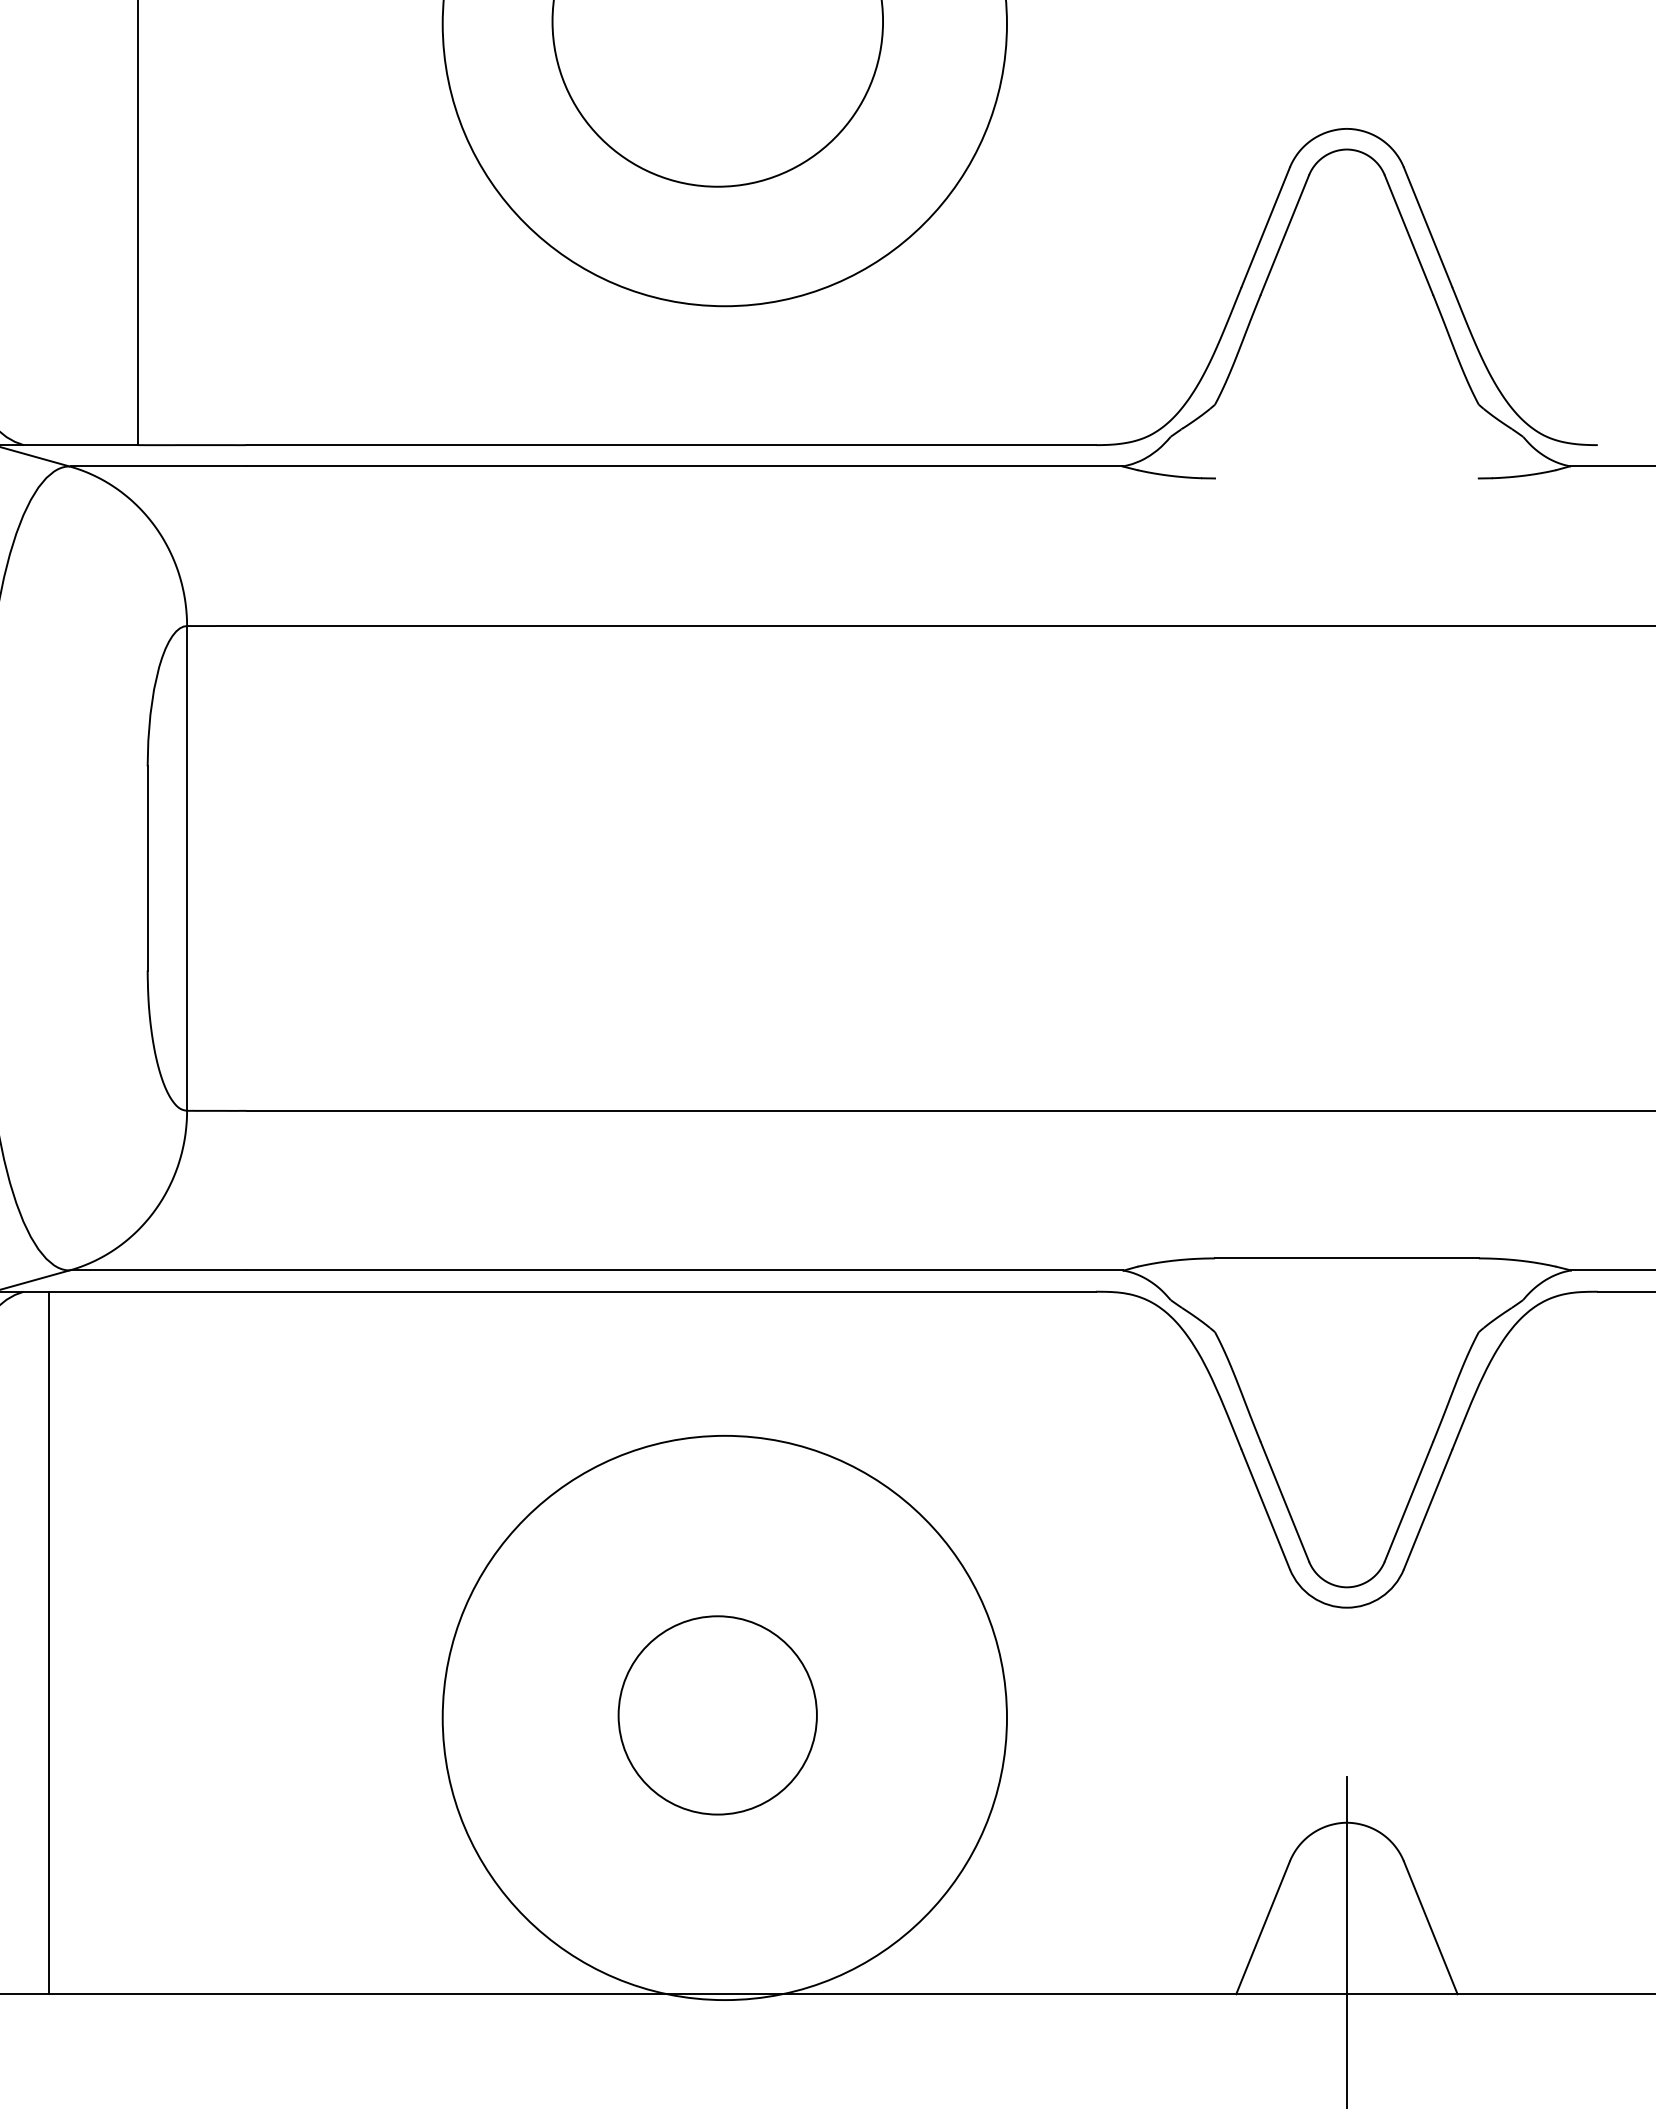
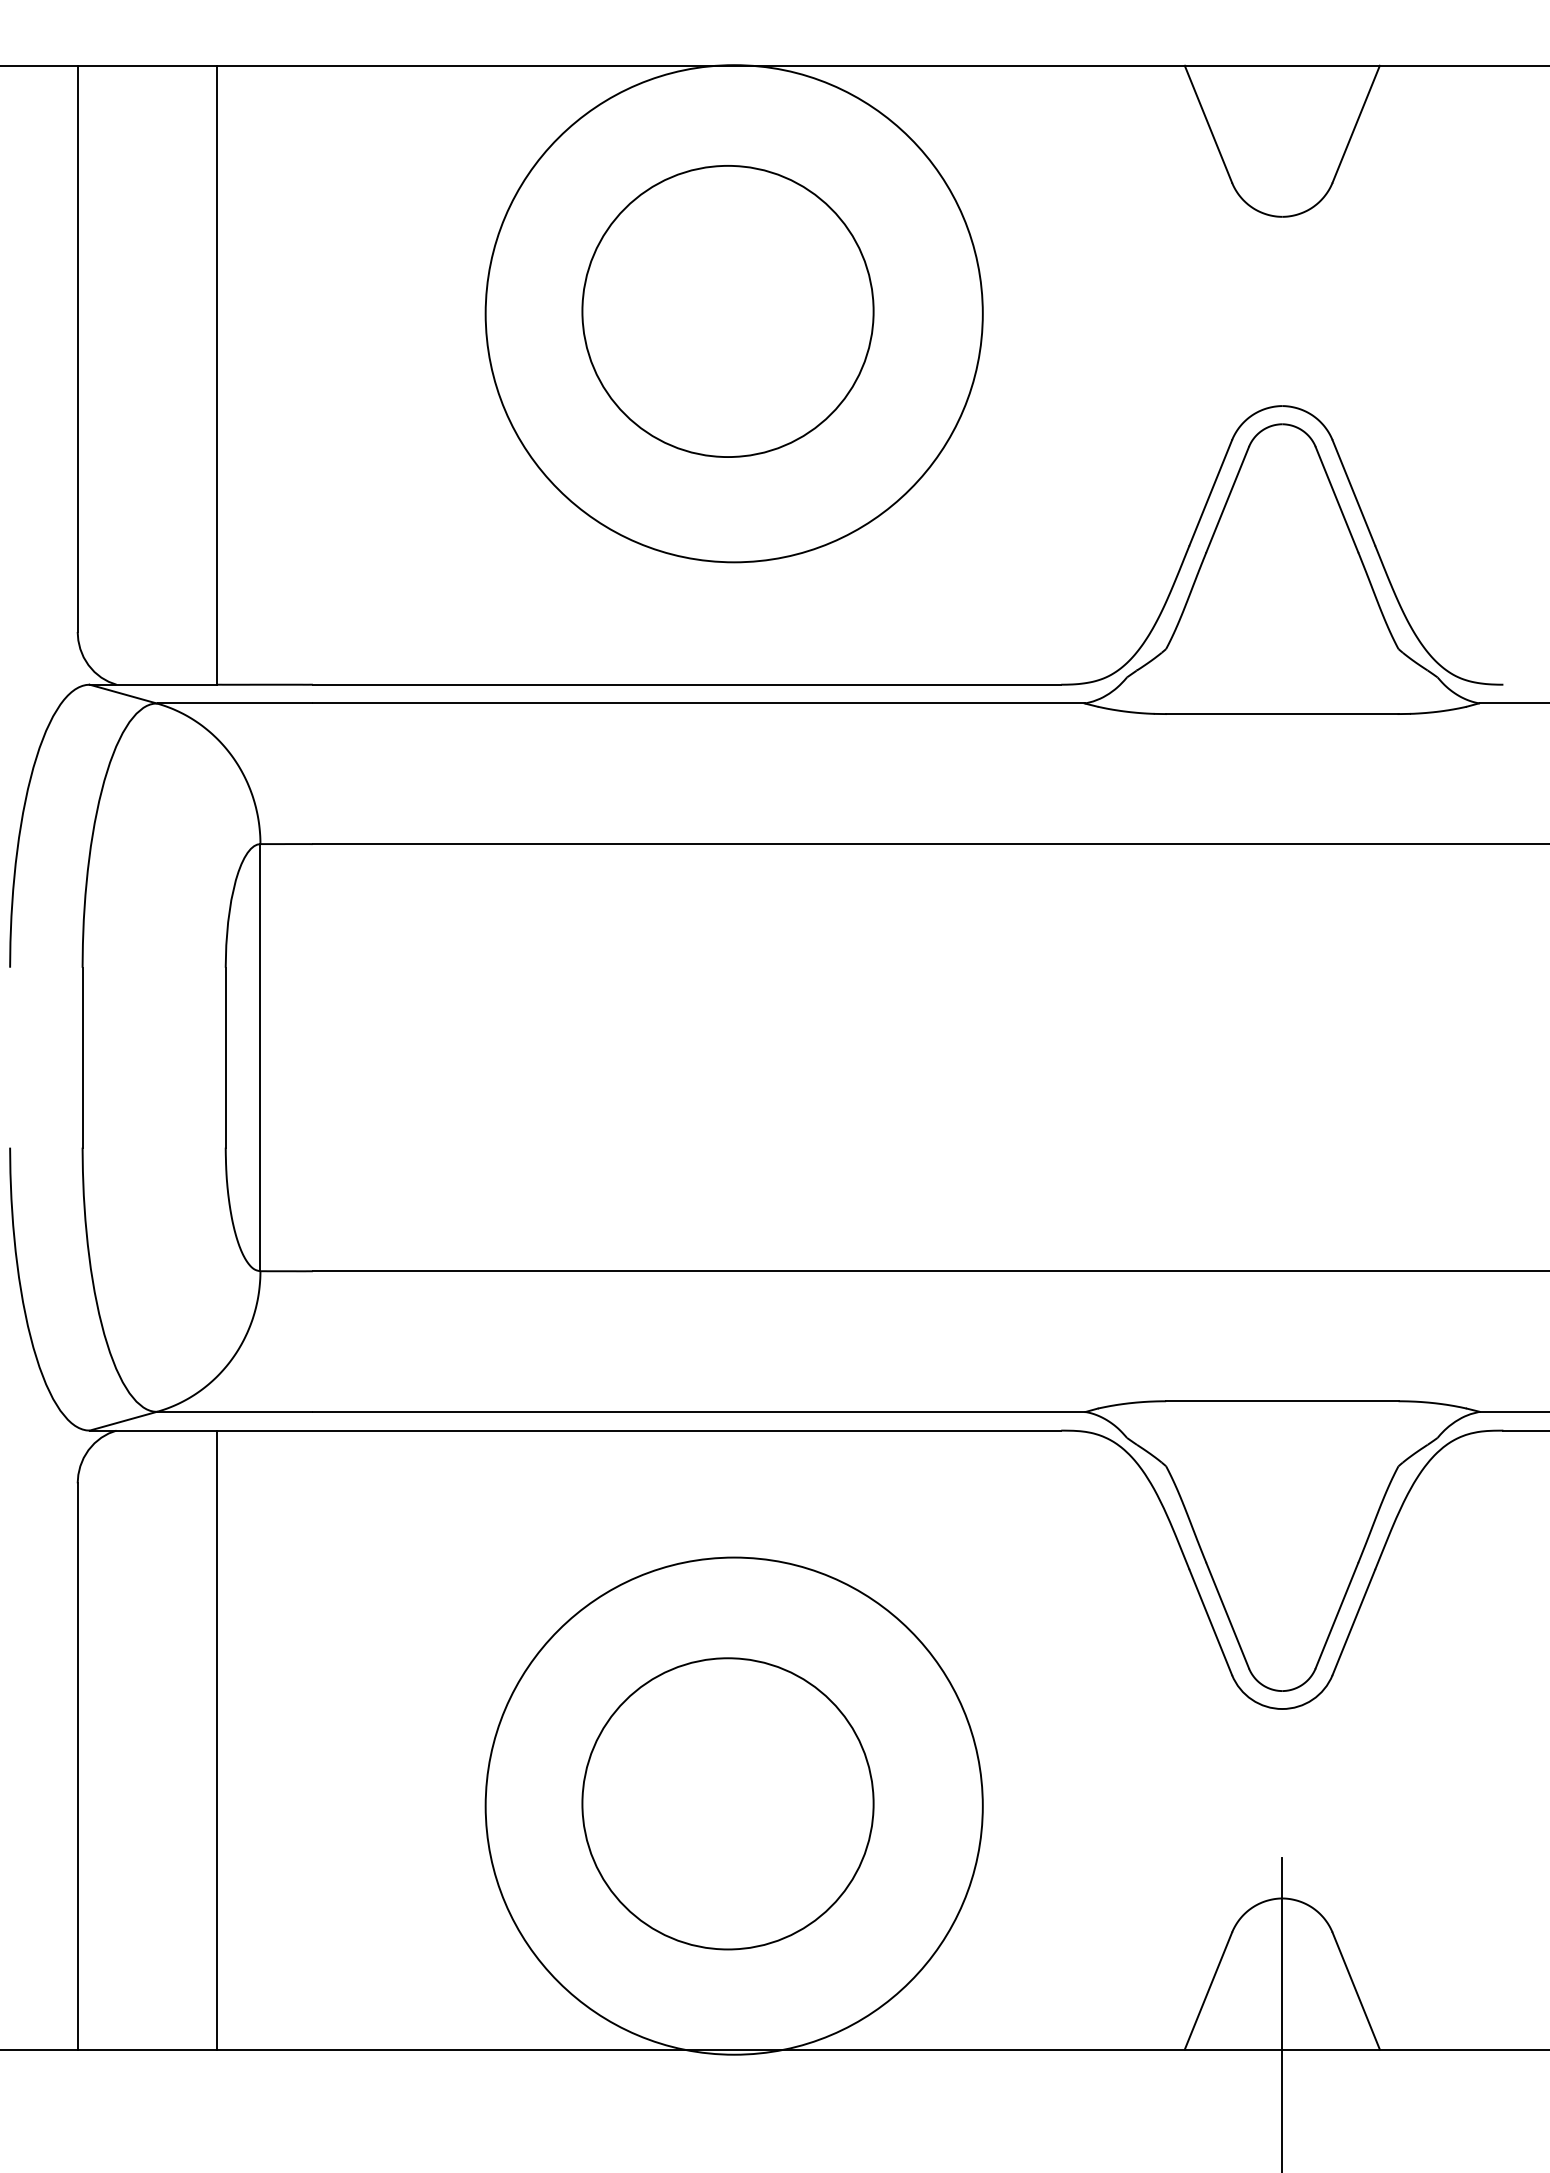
line: (1347, 478) -> (1282, 714), added
line: (48, 1642) -> (217, 1739), moved
circle: (717, 1714) -> (727, 1803), size x1.67

